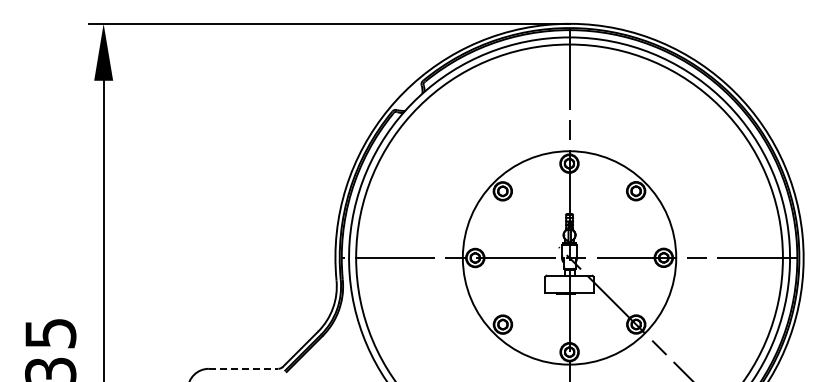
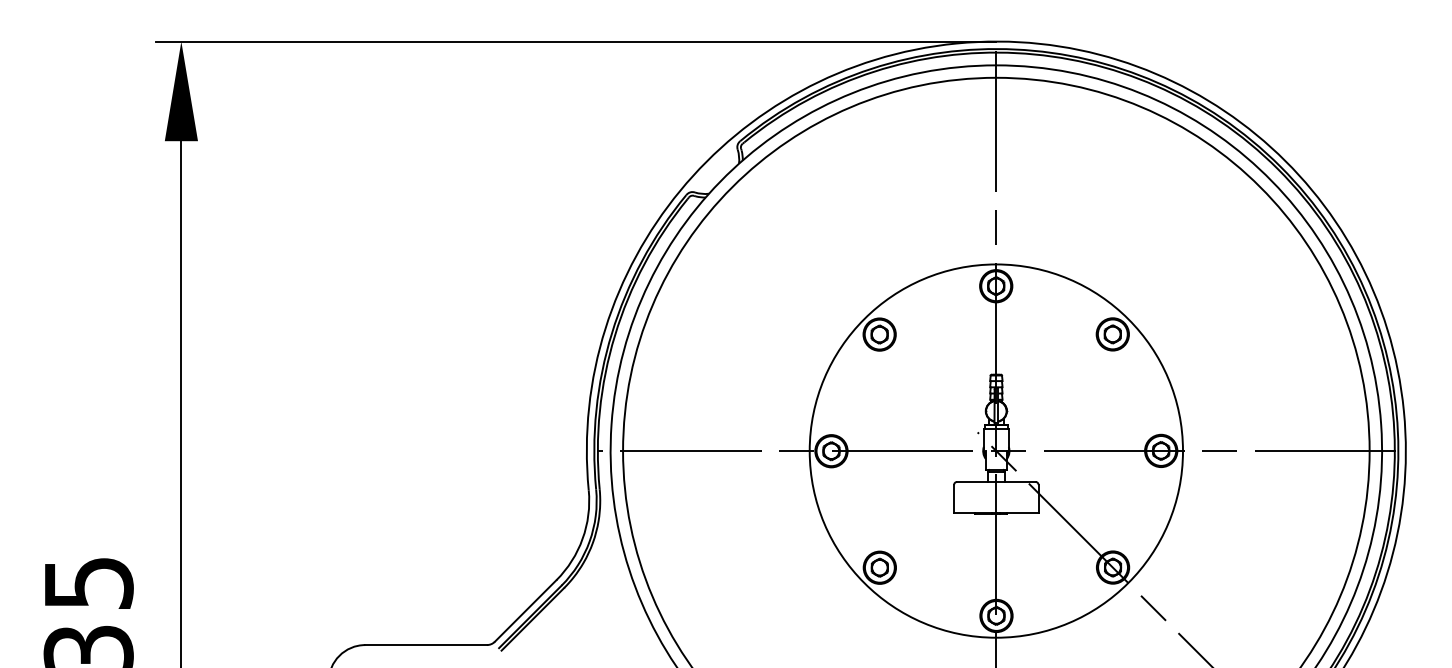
line: (243, 368) -> (425, 644), dashed -> solid

